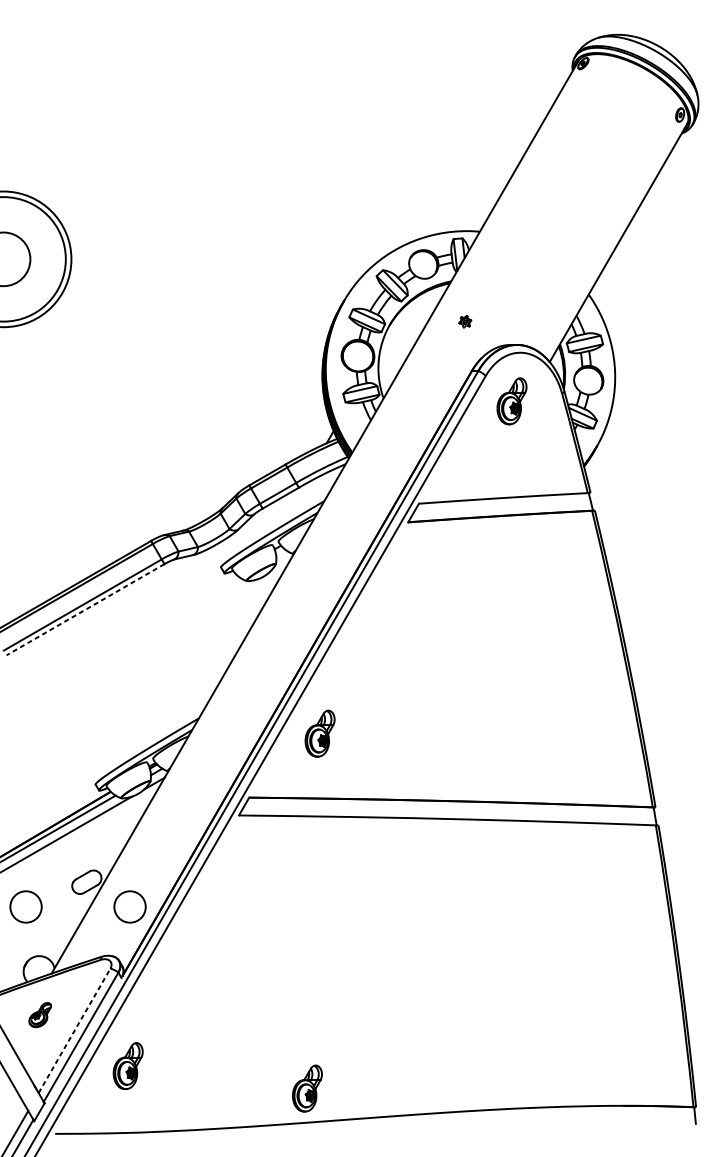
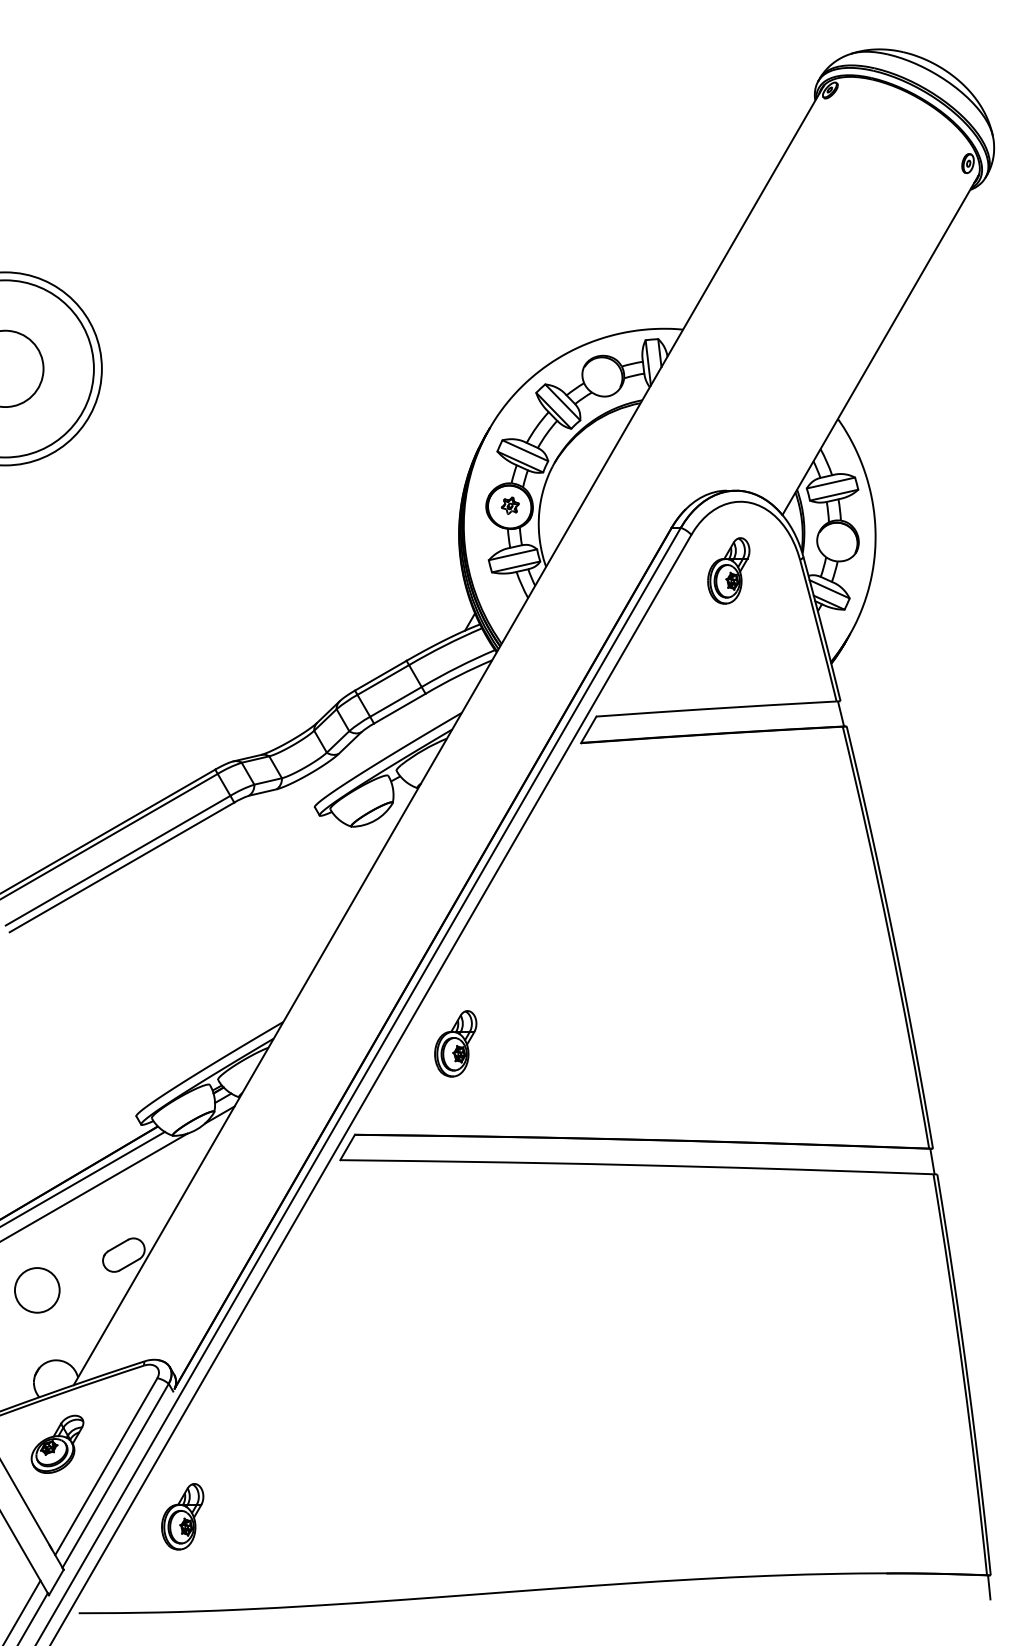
part: (464, 321) -> (509, 505), moved
line: (85, 609) -> (122, 867), dashed -> solid
circle: (130, 907) -> (185, 1290), removed
part: (40, 1014) -> (57, 1443), size x1.67
line: (74, 1030) -> (106, 1466), dashed -> solid
part: (307, 1088) -> (437, 1548), removed

